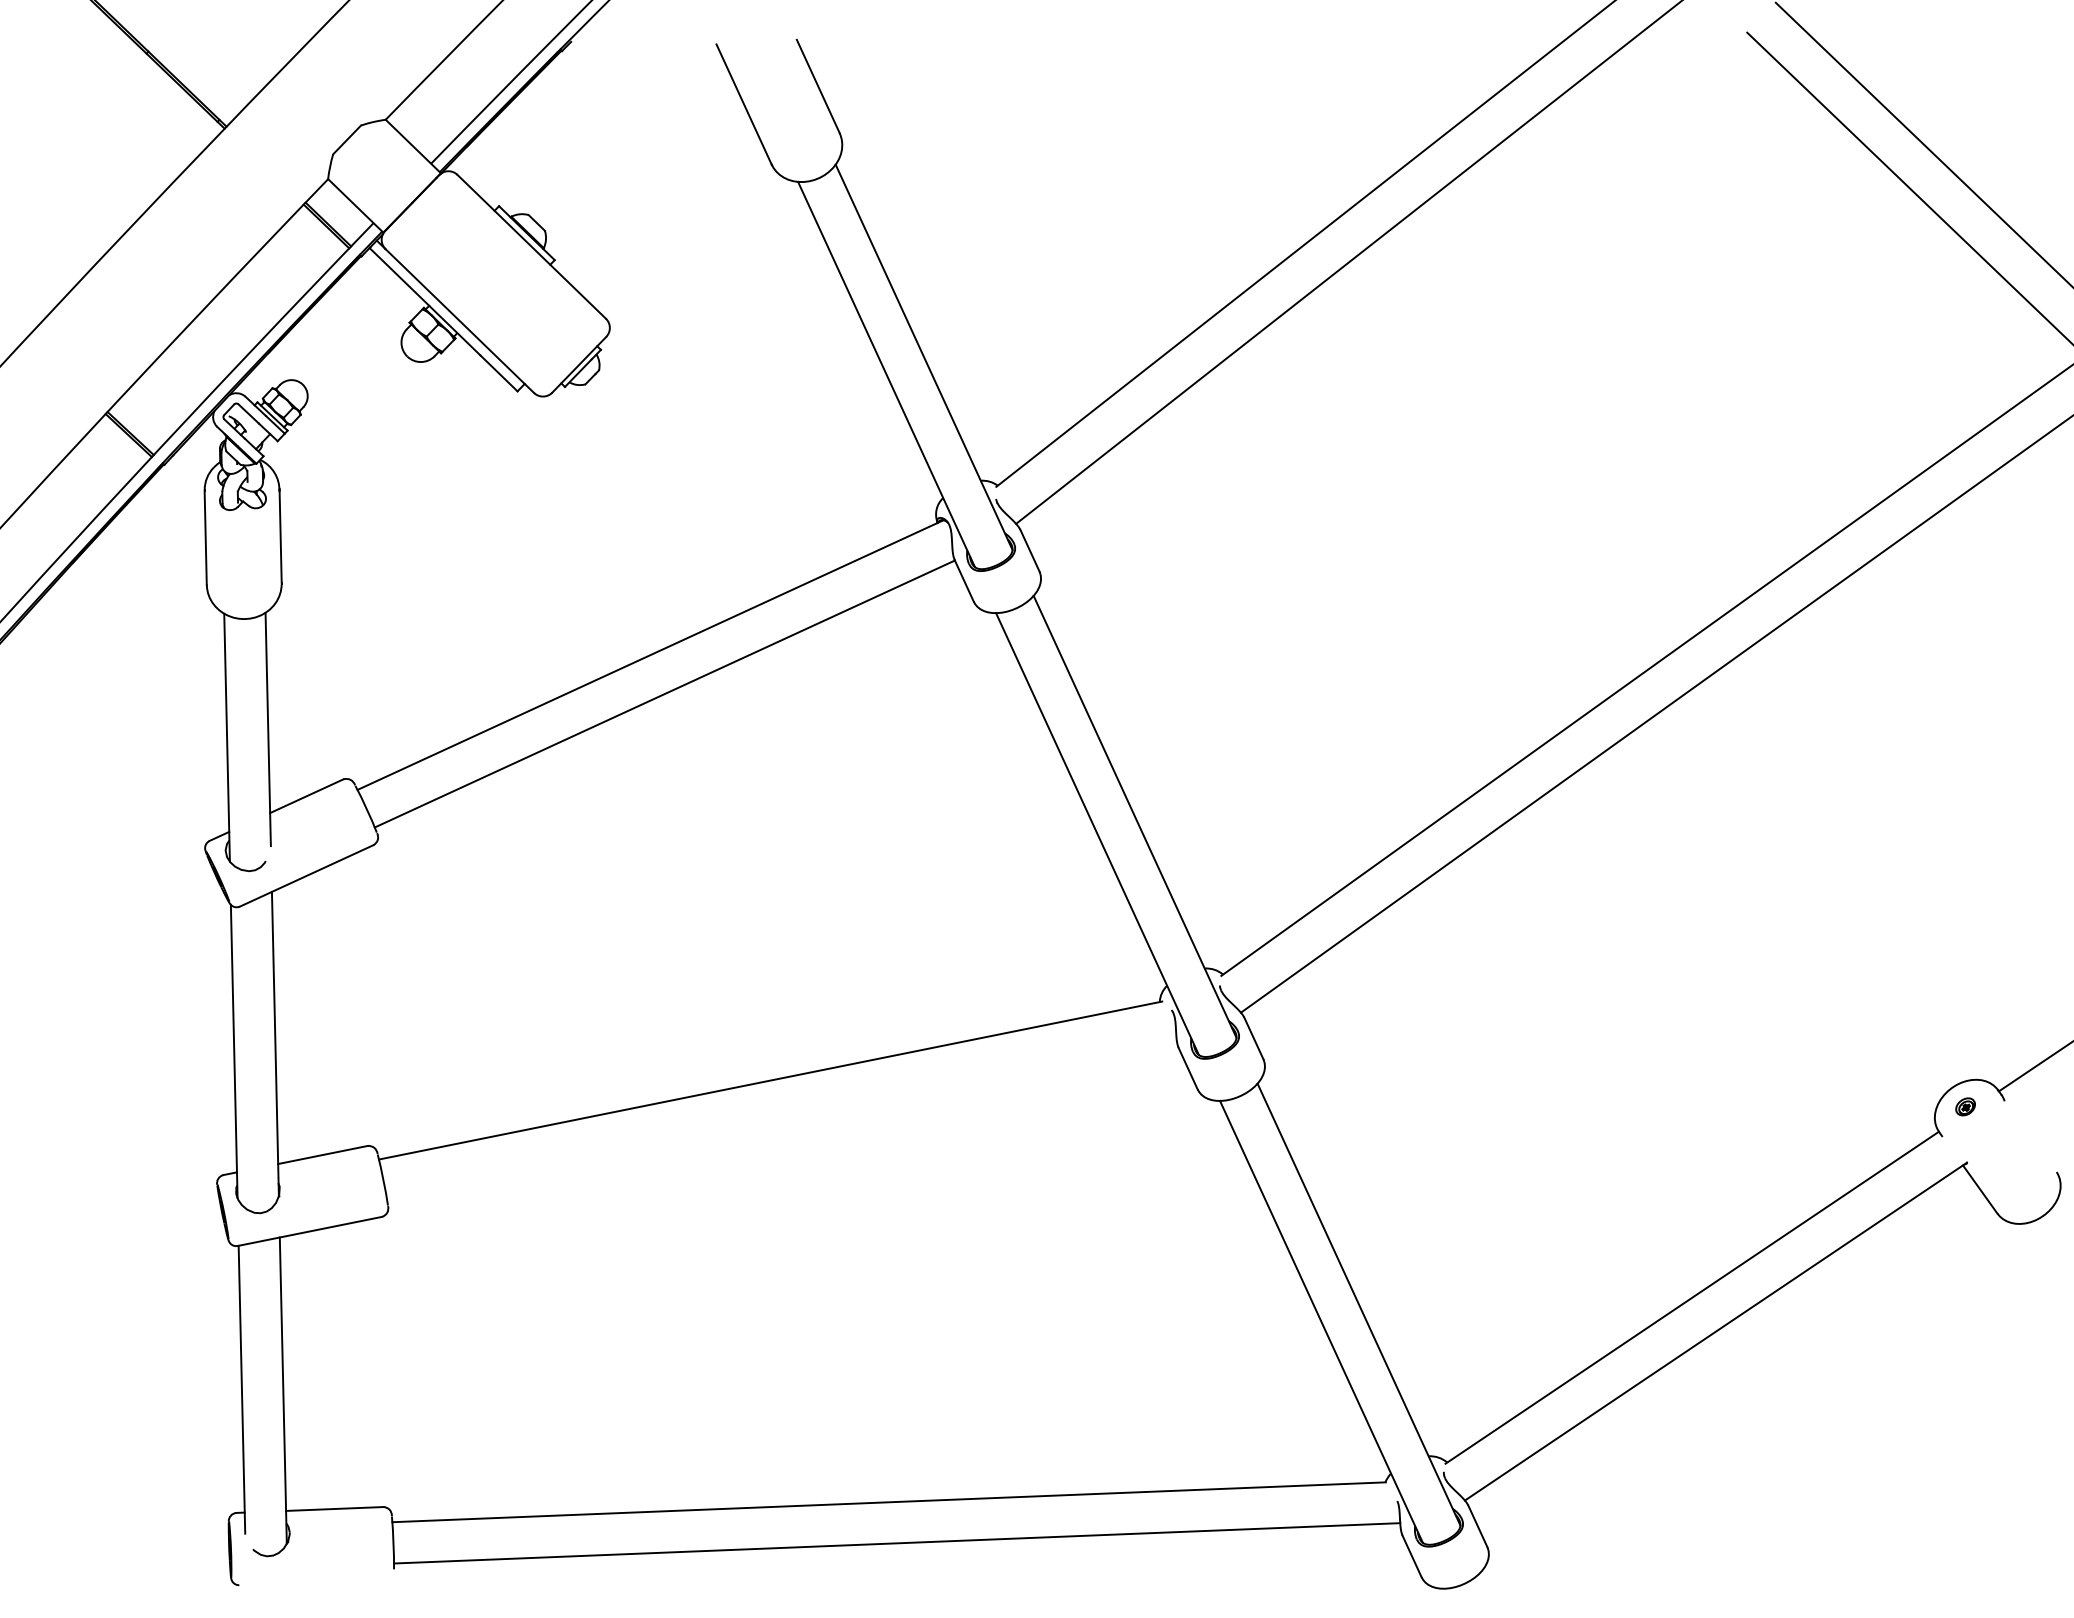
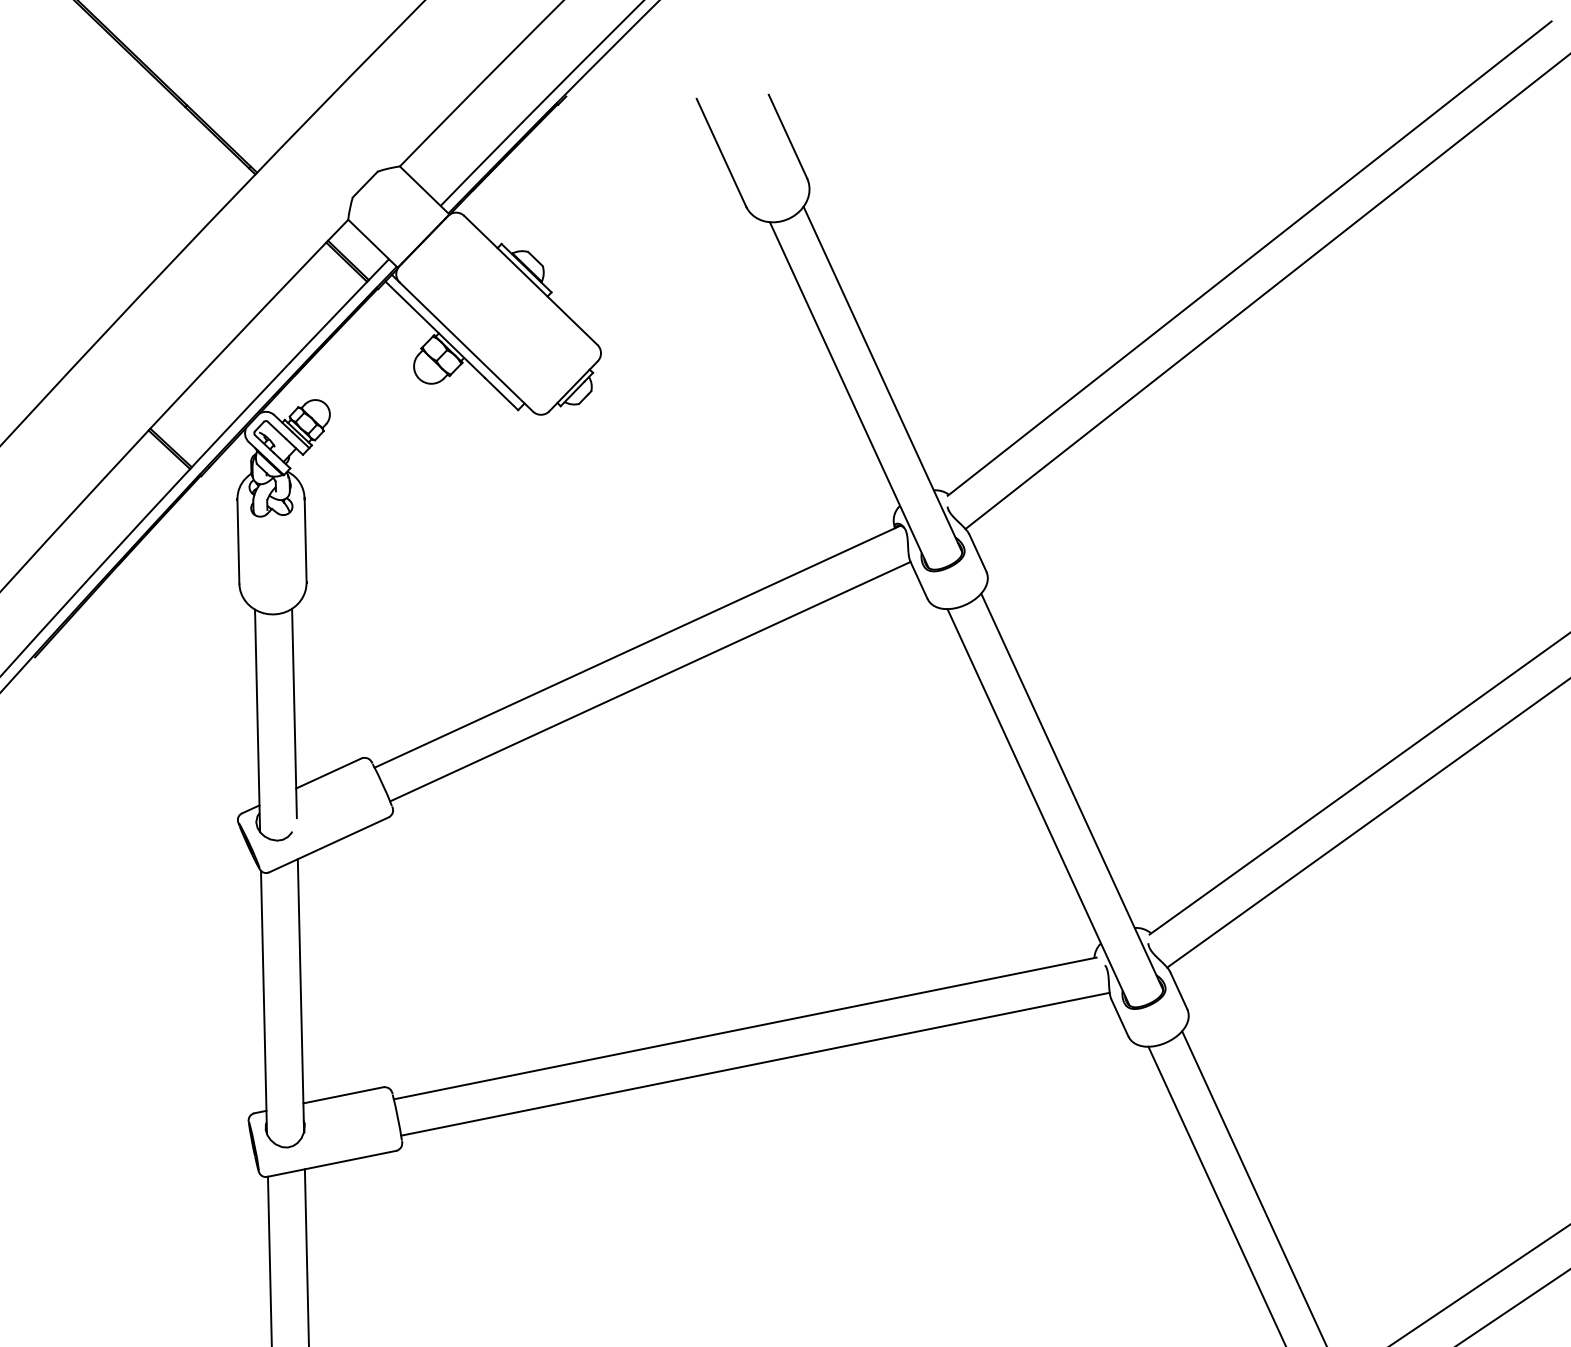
line: (781, 1120) -> (755, 1064), added

